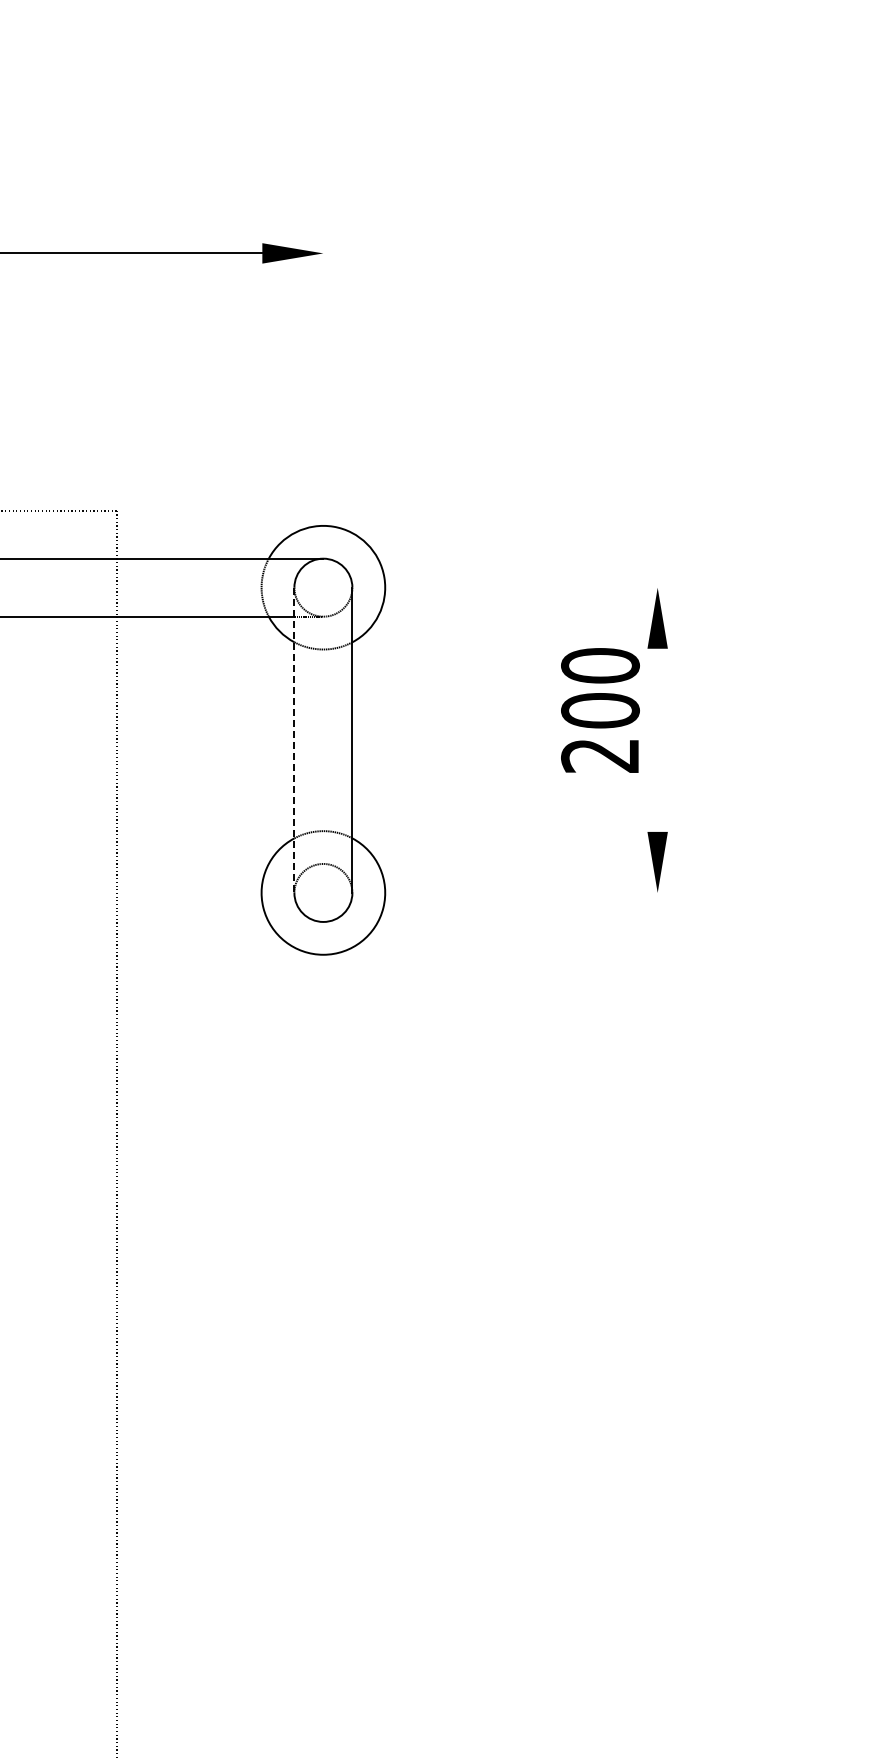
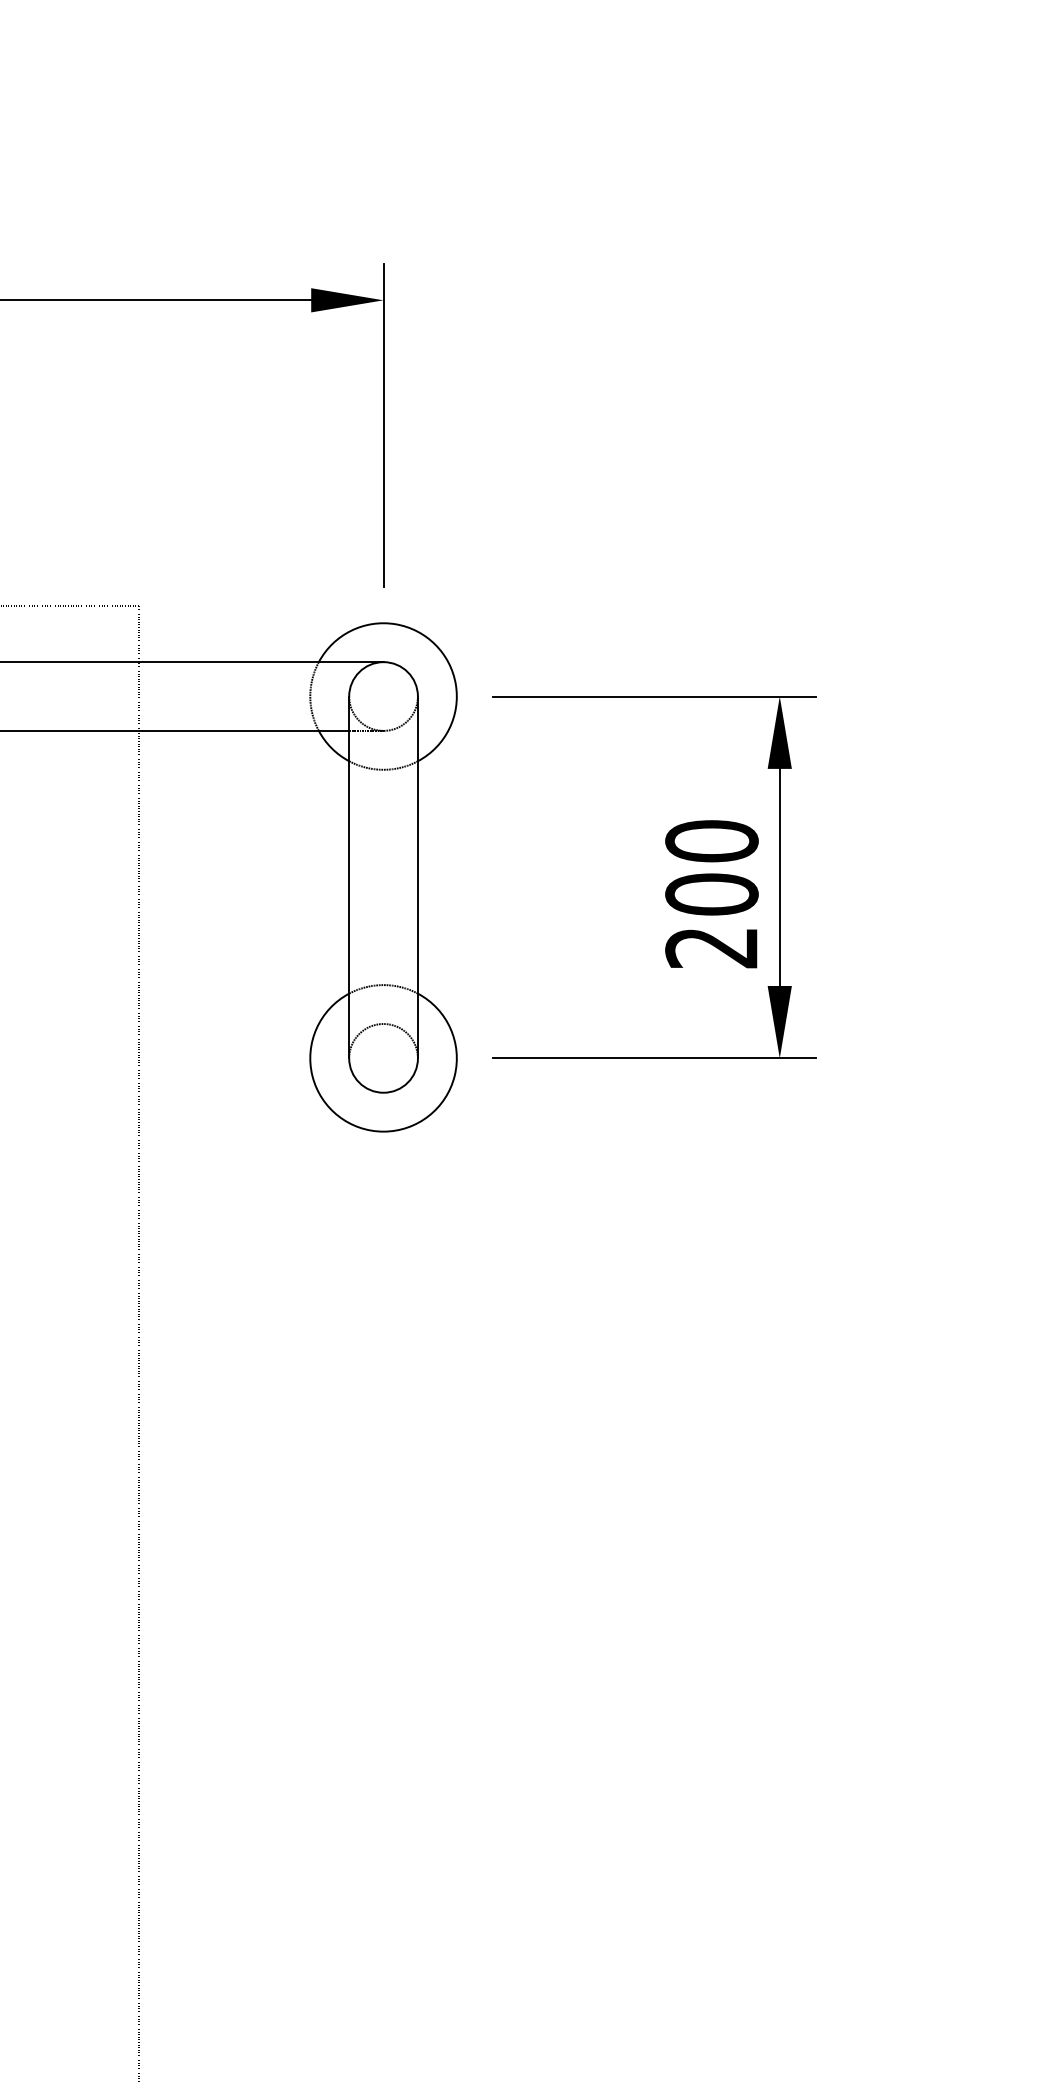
line: (323, 358) -> (383, 424), added
line: (551, 587) -> (653, 696), added
text: (600, 710) -> (711, 894), moved
line: (657, 739) -> (779, 876), added
line: (294, 740) -> (349, 877), dashed -> solid
line: (551, 892) -> (653, 1057), added

